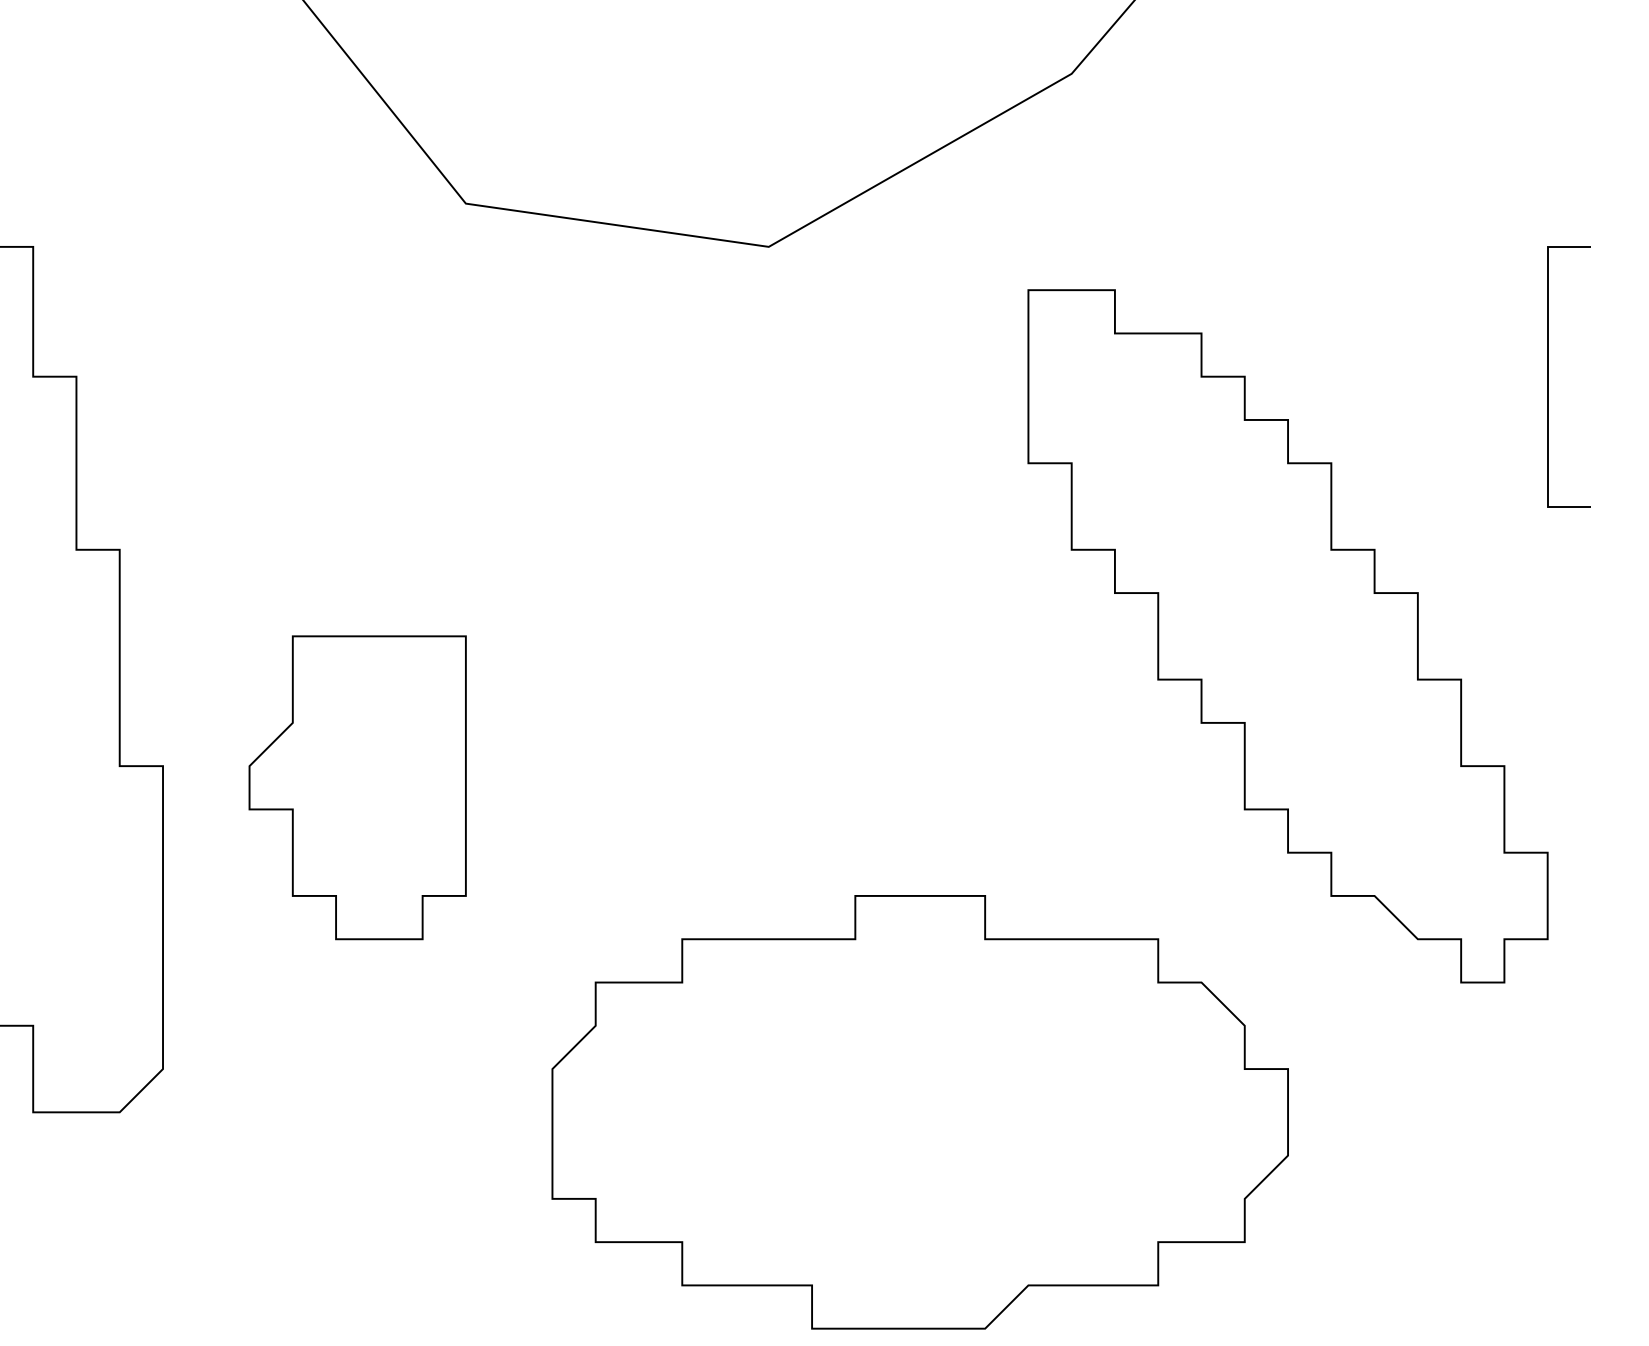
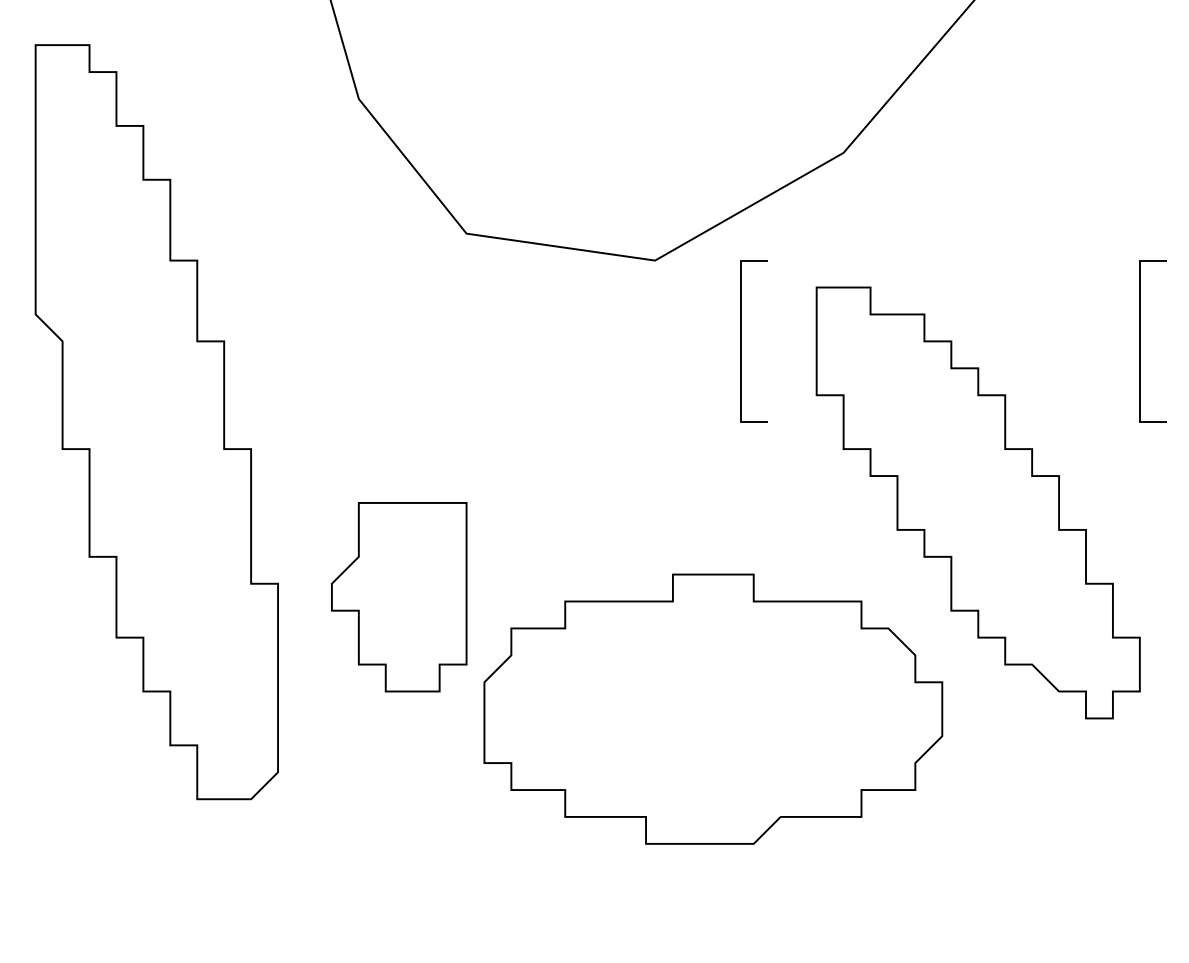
part: (907, 376) -> (741, 341), added
part: (920, 1111) -> (713, 708), moved

